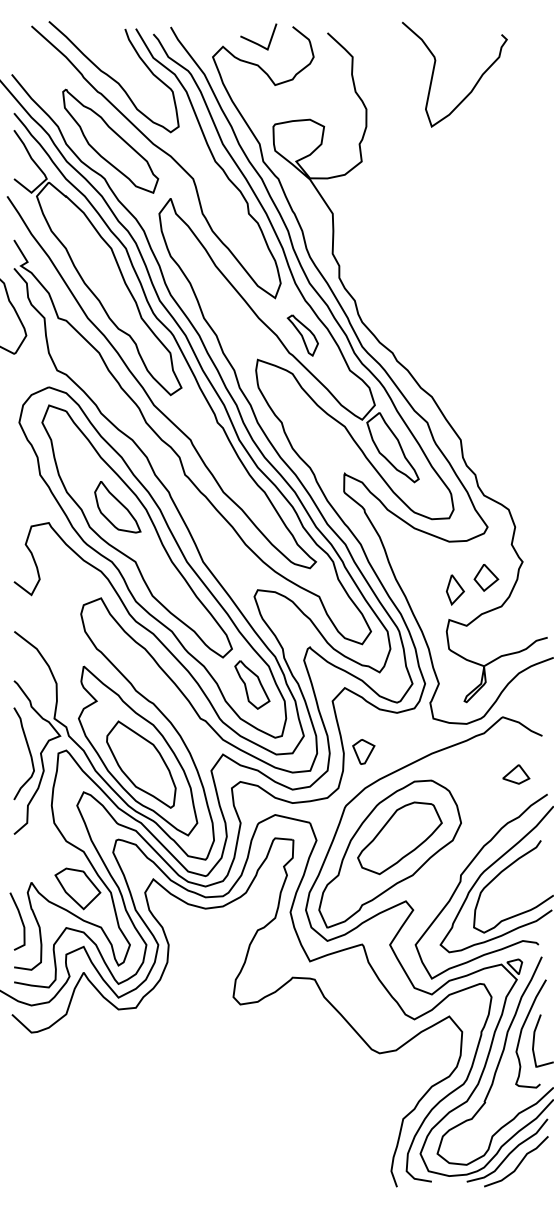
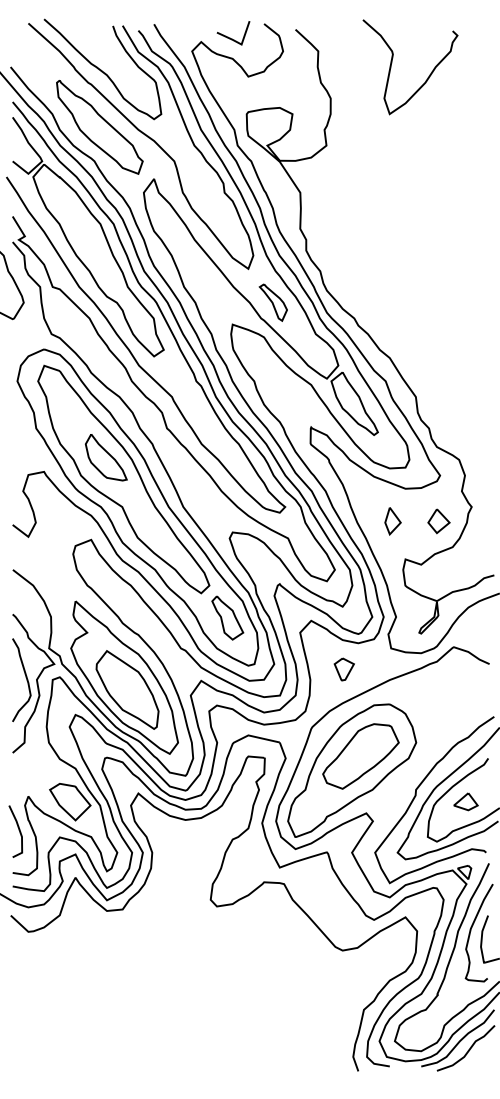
part: (454, 590) -> (392, 521), moved
part: (362, 751) -> (343, 669), moved
part: (515, 774) -> (465, 801), moved

